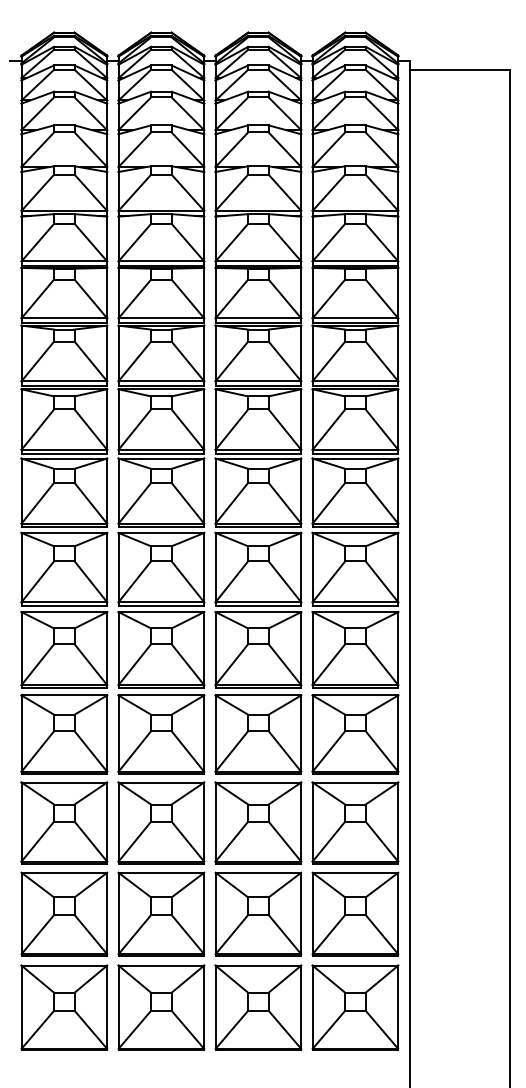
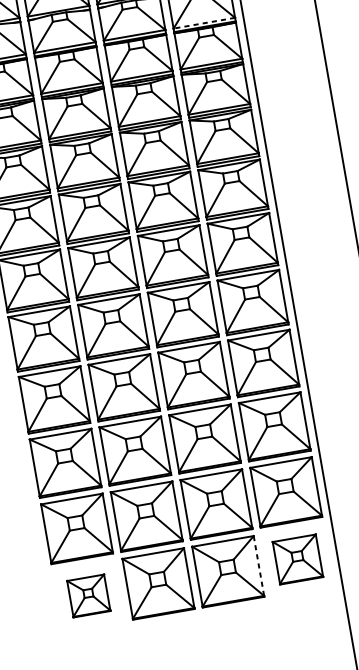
line: (355, 261) -> (204, 23), solid -> dashed
part: (64, 1007) -> (88, 595), size x0.6
line: (301, 1007) -> (259, 566), solid -> dashed
part: (355, 1007) -> (297, 559), size x0.7

